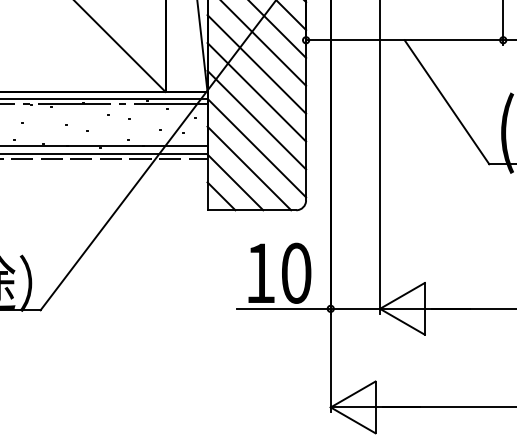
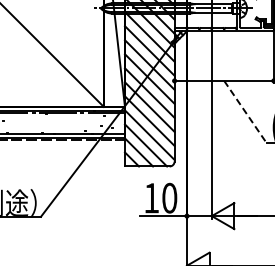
line: (446, 103) -> (245, 112), solid -> dashed

